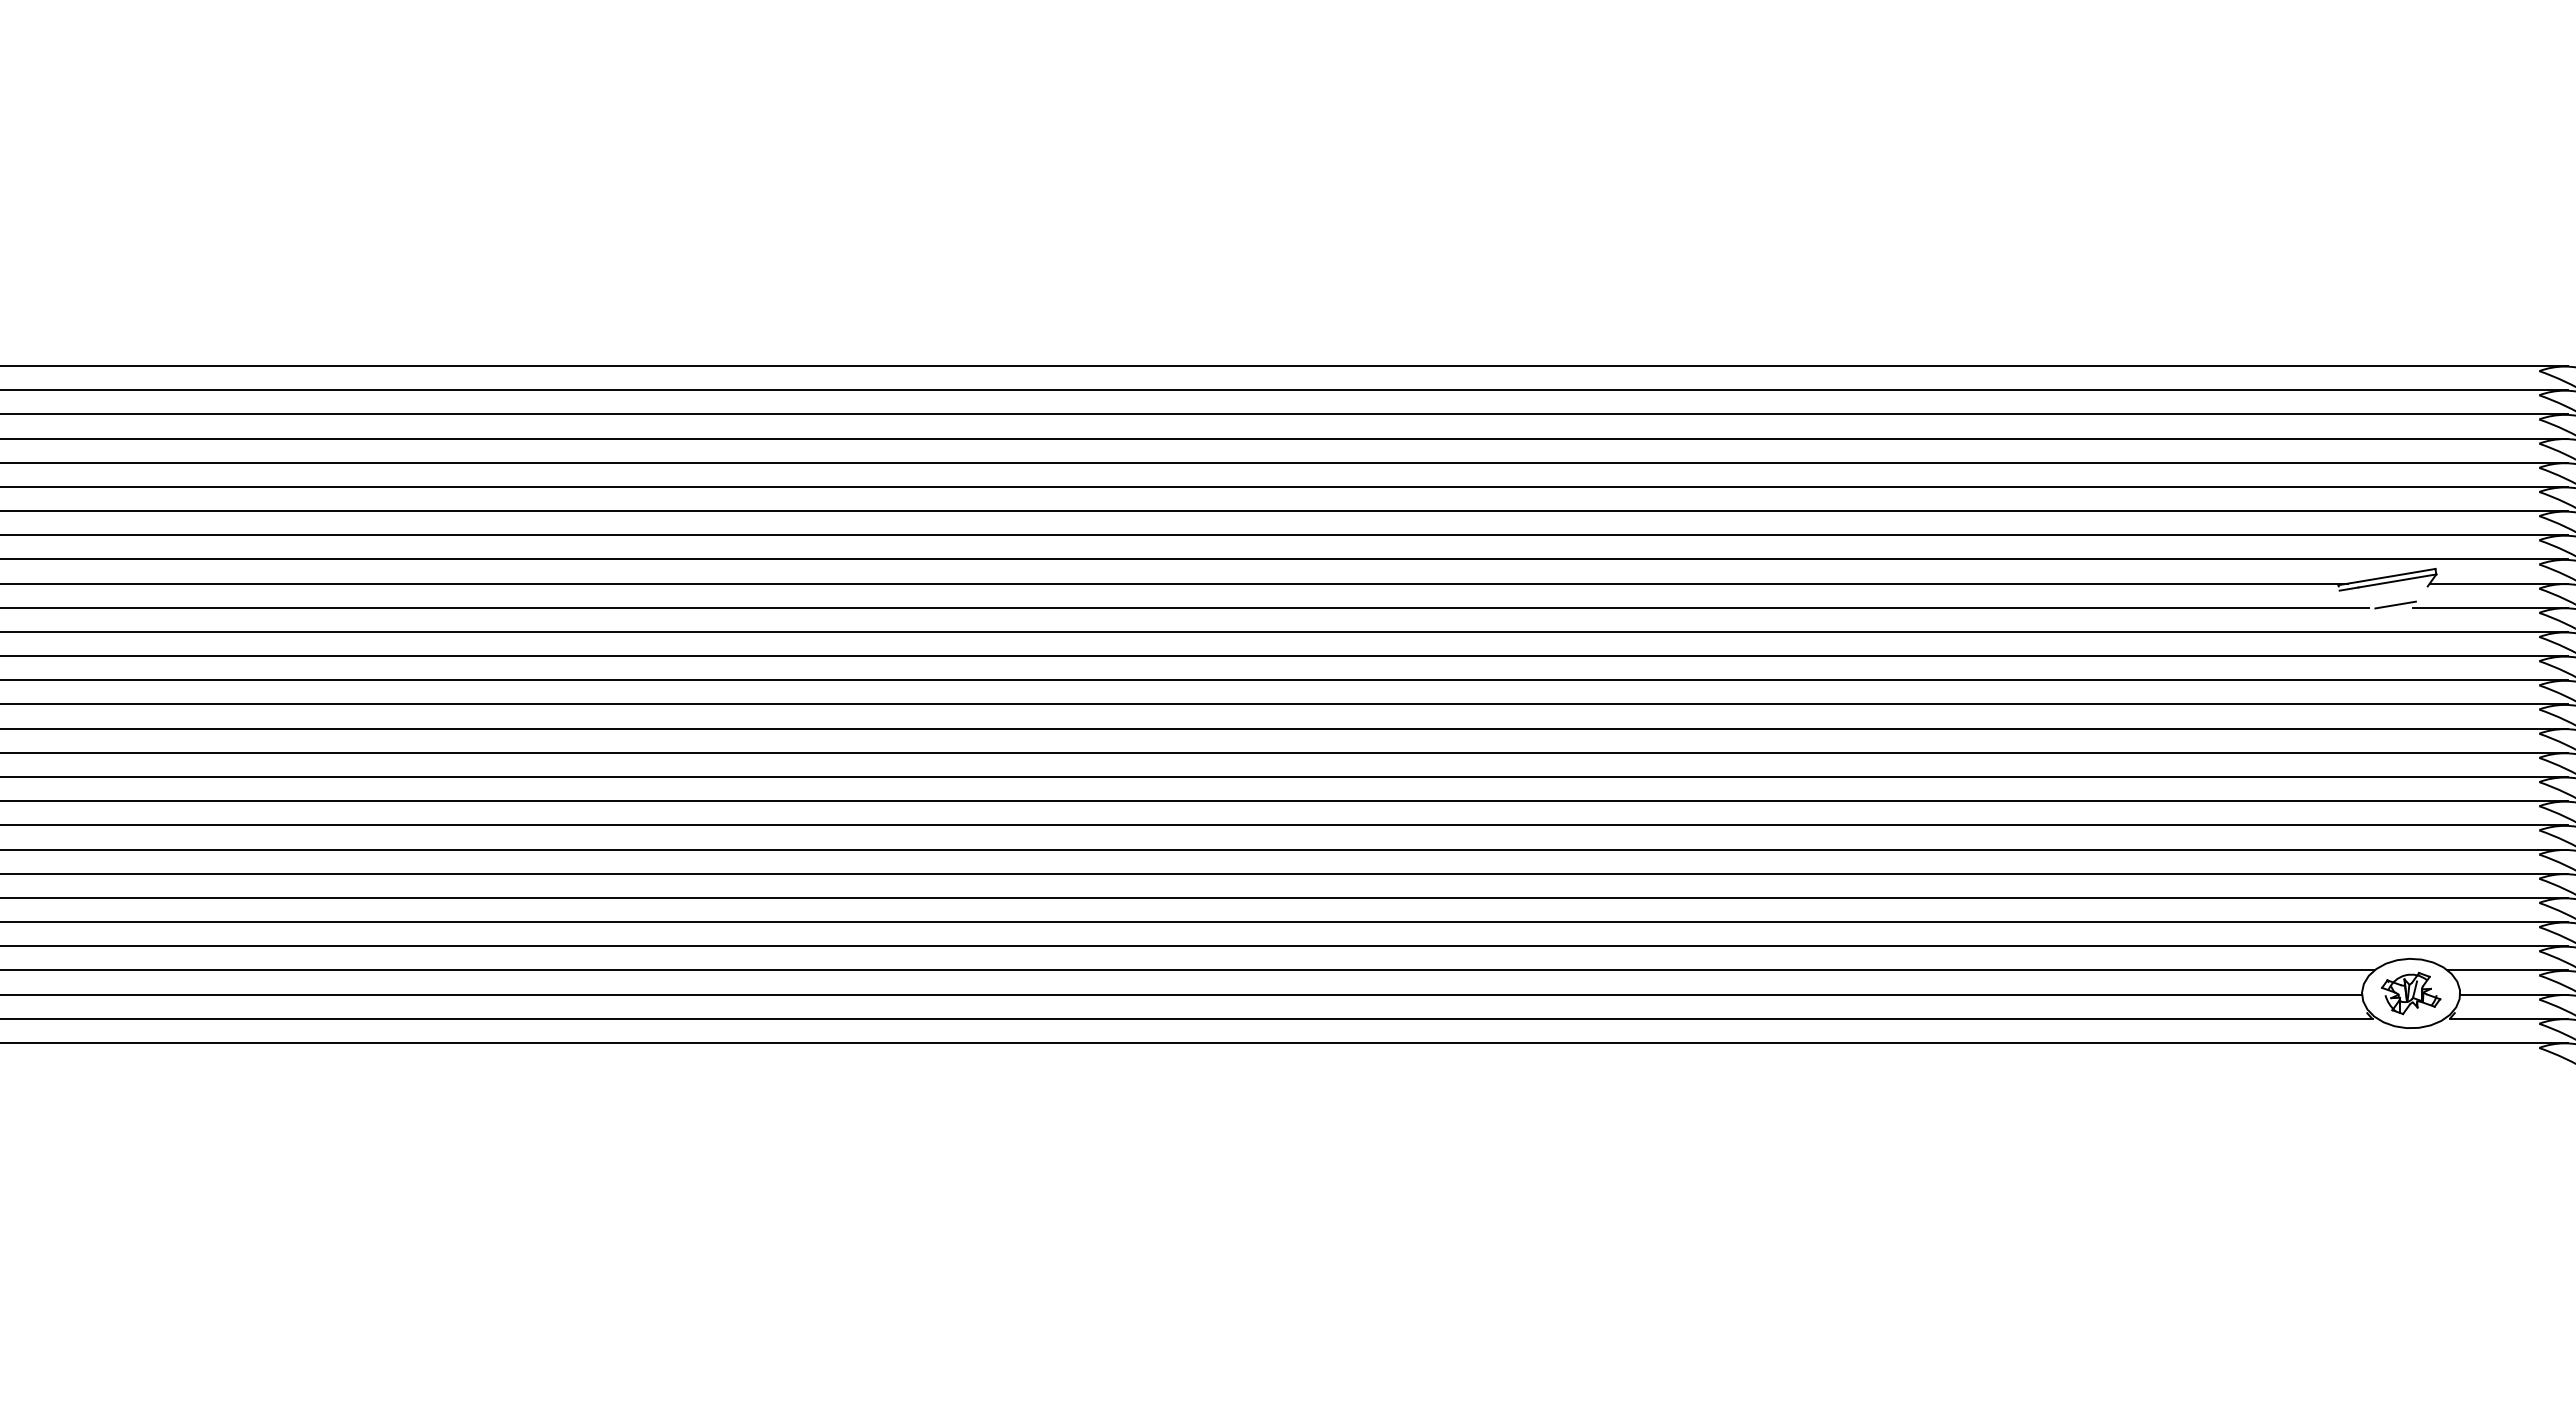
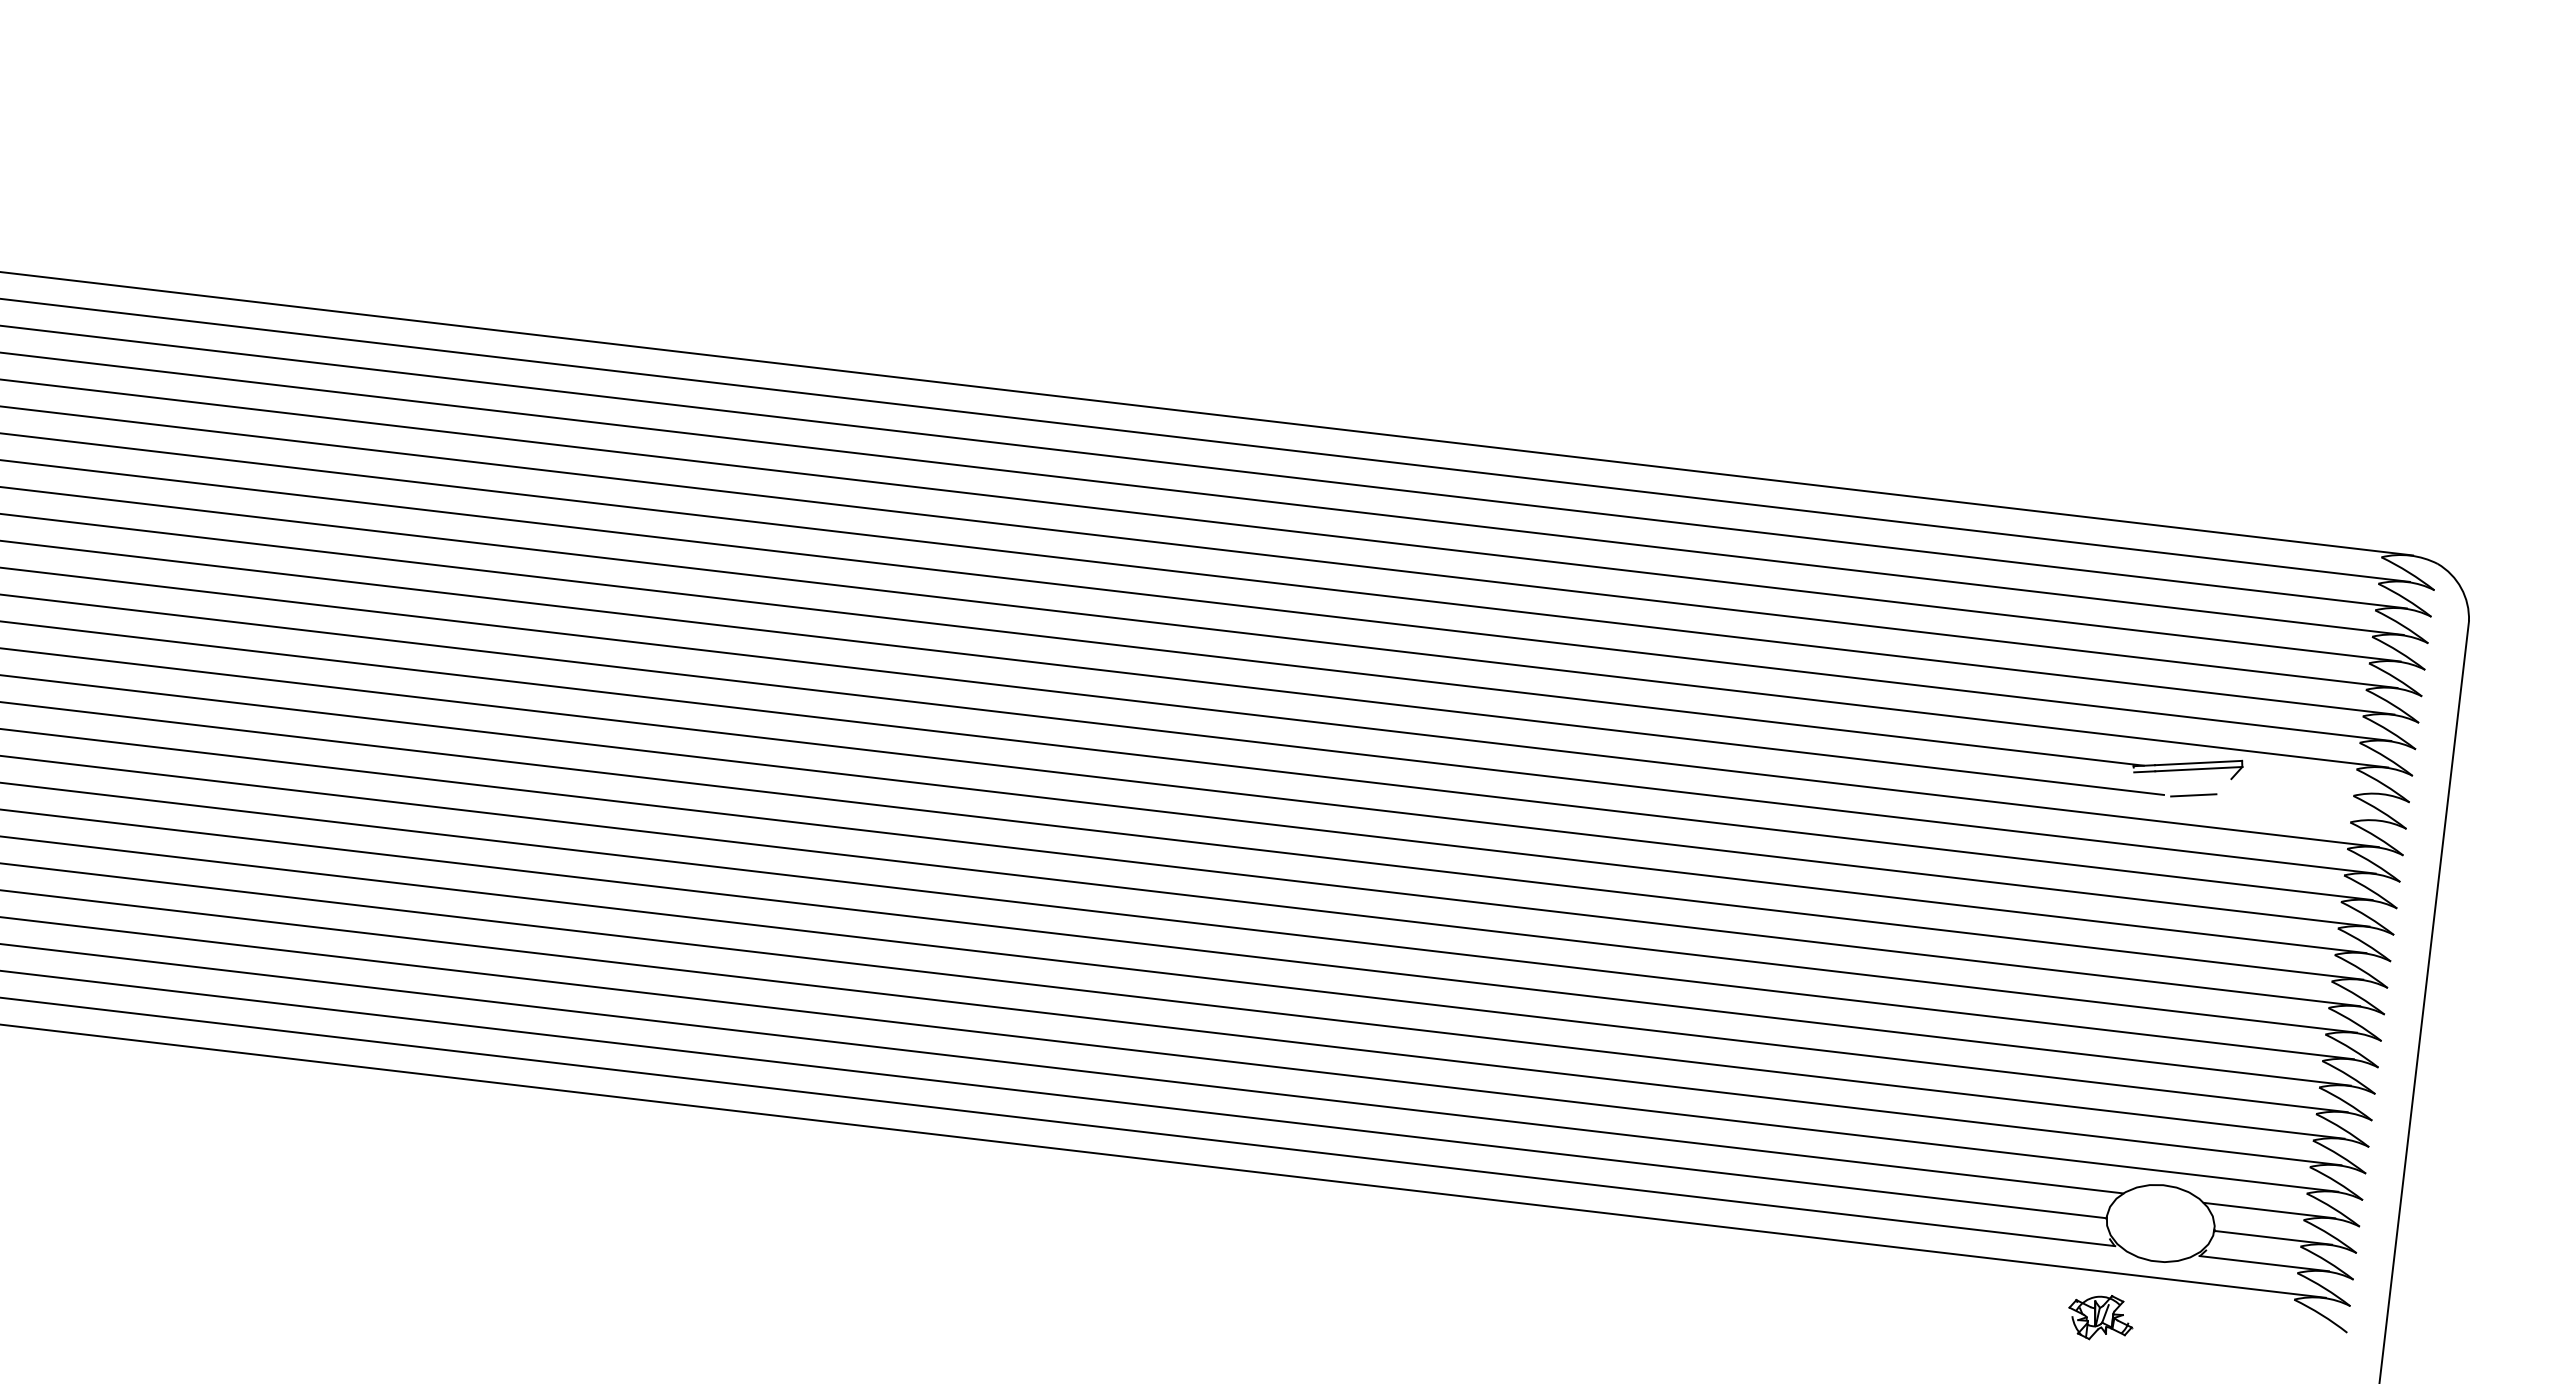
line: (2498, 583) -> (2309, 784), removed
line: (2490, 607) -> (2297, 810), removed
part: (2411, 993) -> (2101, 1317), moved

